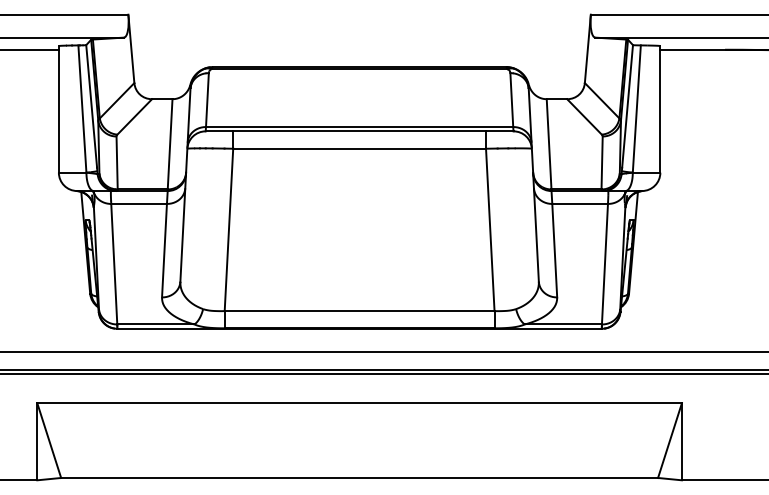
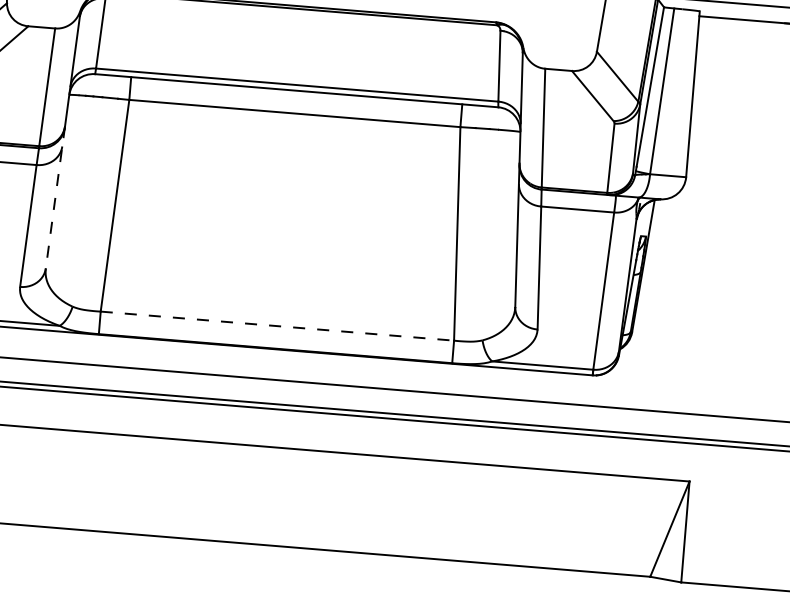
line: (183, 227) -> (55, 197), solid -> dashed
line: (359, 311) -> (277, 326), solid -> dashed

